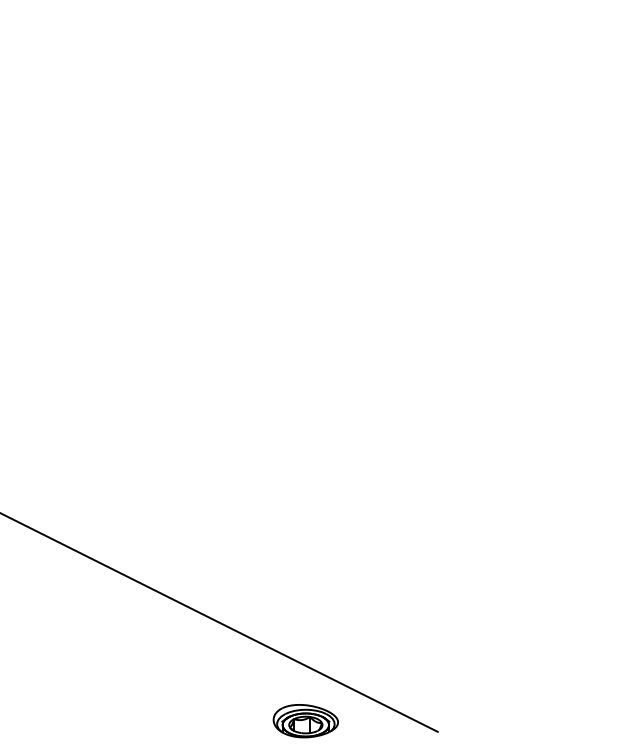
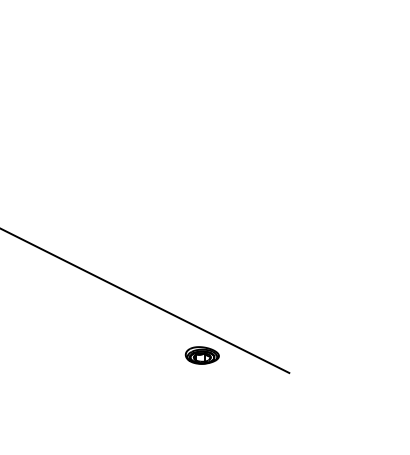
part: (304, 721) -> (201, 355), moved

